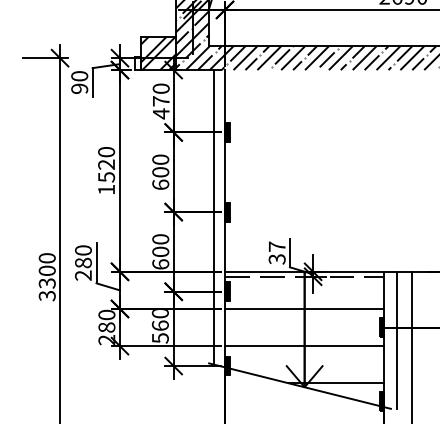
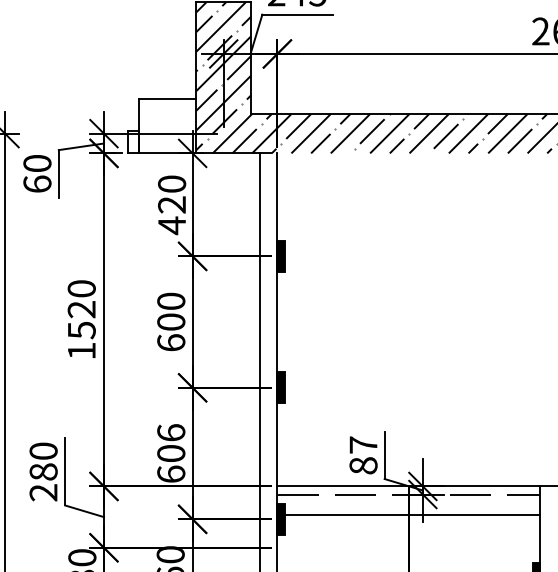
hatch: (158, 53) -> (167, 125), removed
text: (79, 88) -> (37, 183), 90 -> 60
text: (160, 101) -> (170, 205), 470 -> 420
text: (160, 239) -> (170, 433), 600 -> 606
text: (276, 259) -> (362, 466), 37 -> 87
line: (304, 308) -> (408, 513), moved

